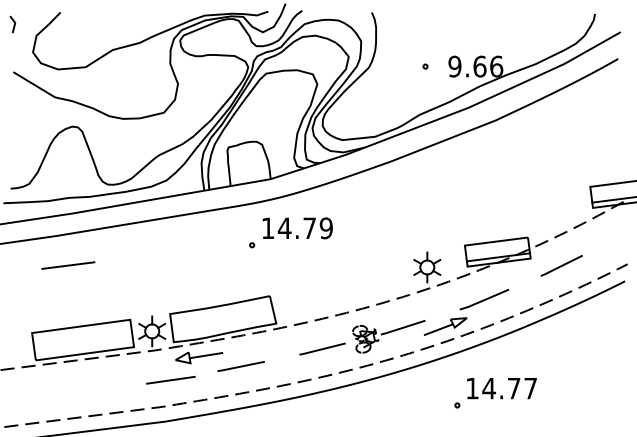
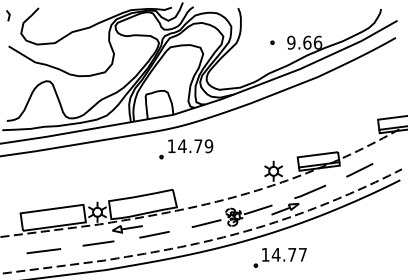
line: (67, 266) -> (43, 251), moved
line: (170, 380) -> (98, 243), moved
part: (494, 392) -> (279, 257), moved

